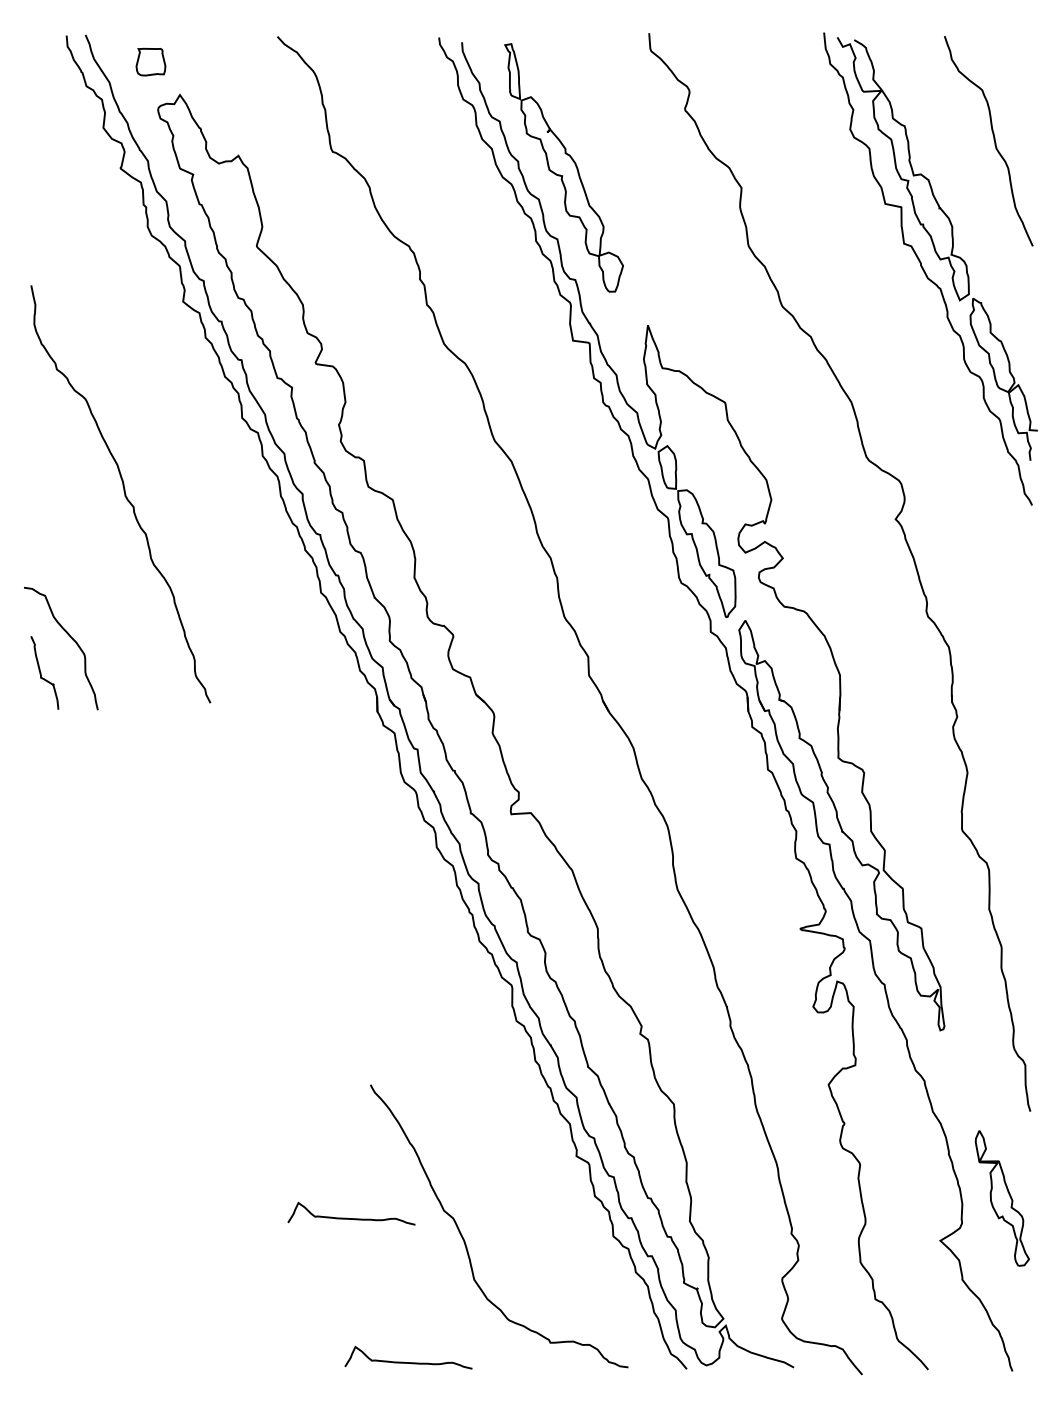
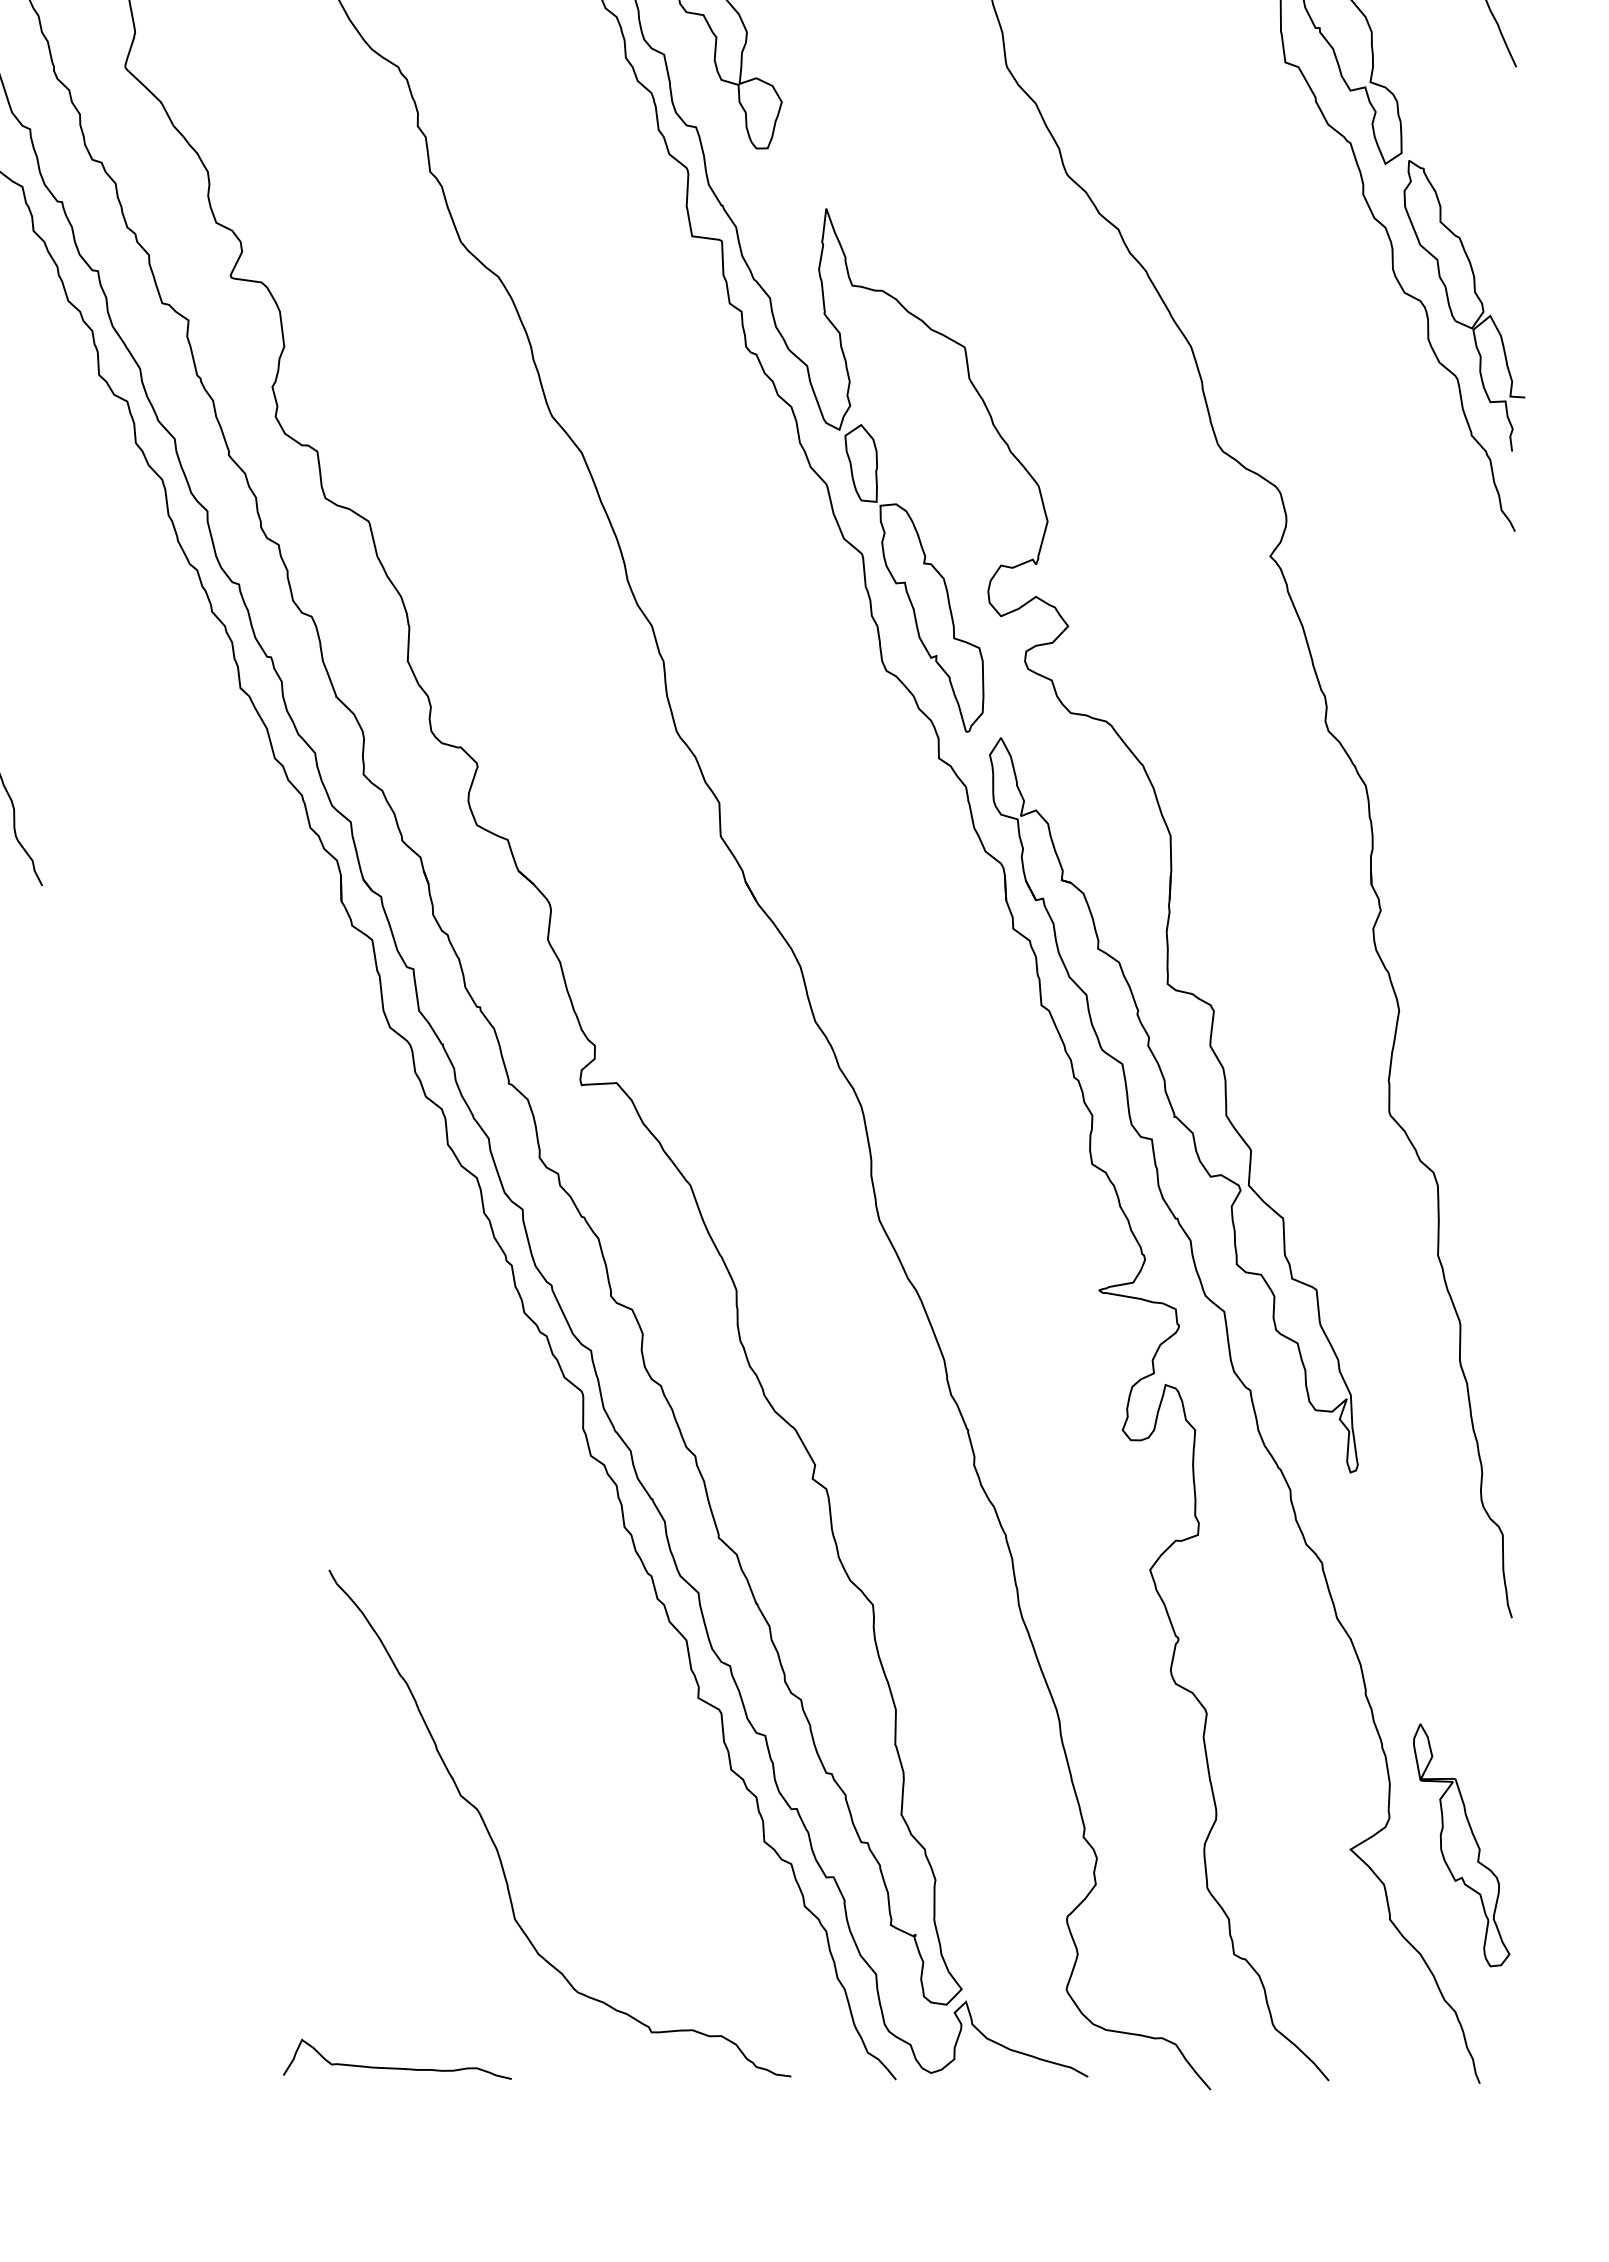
part: (1001, 1198) -> (1460, 1845), moved
curve: (351, 1218) -> (294, 1809), removed

